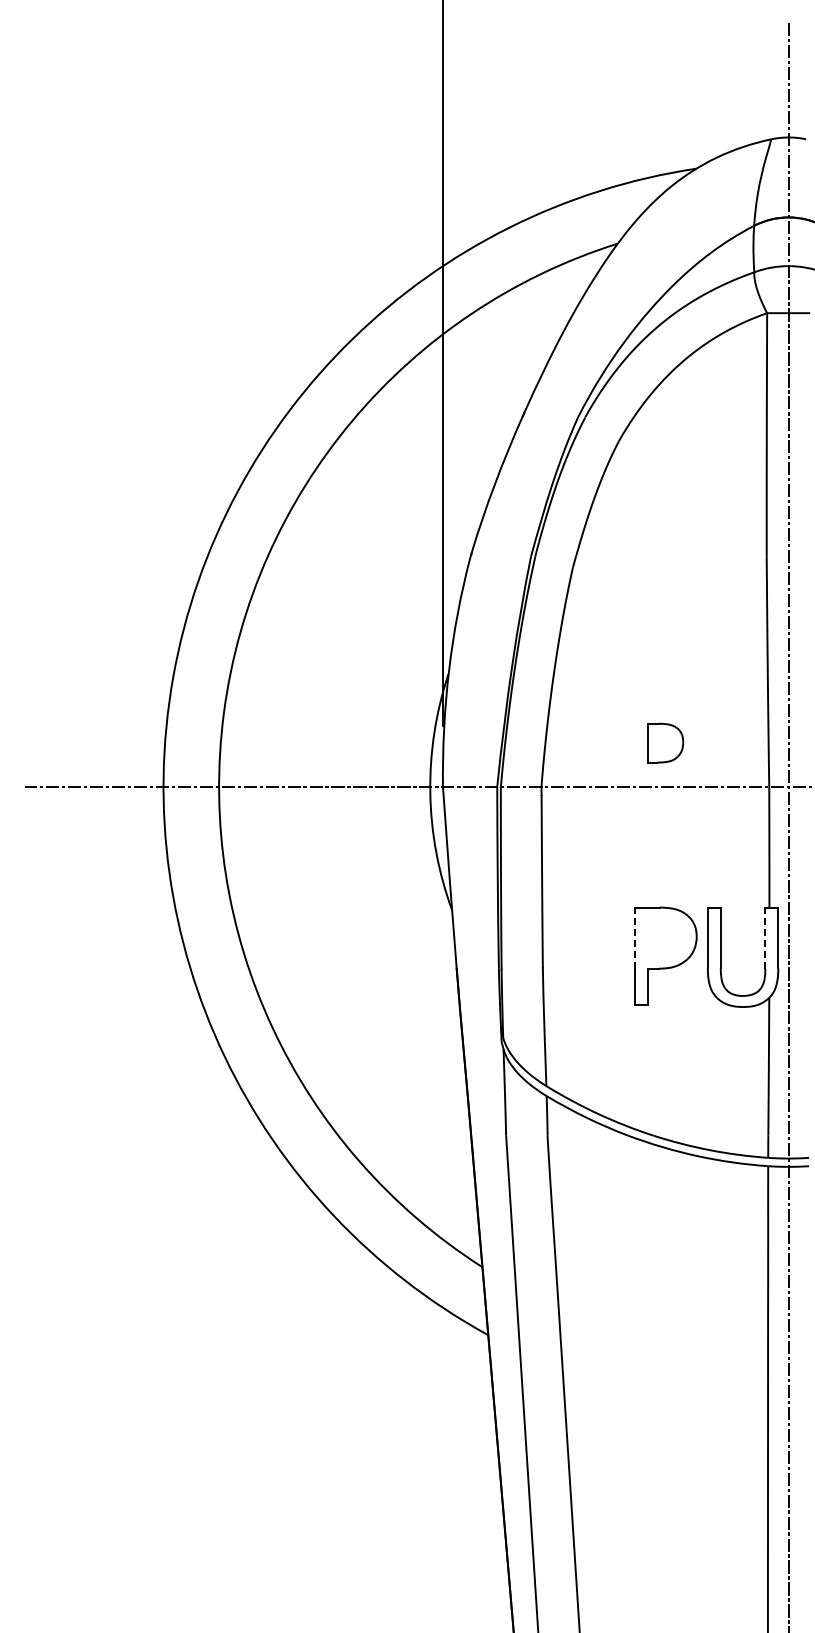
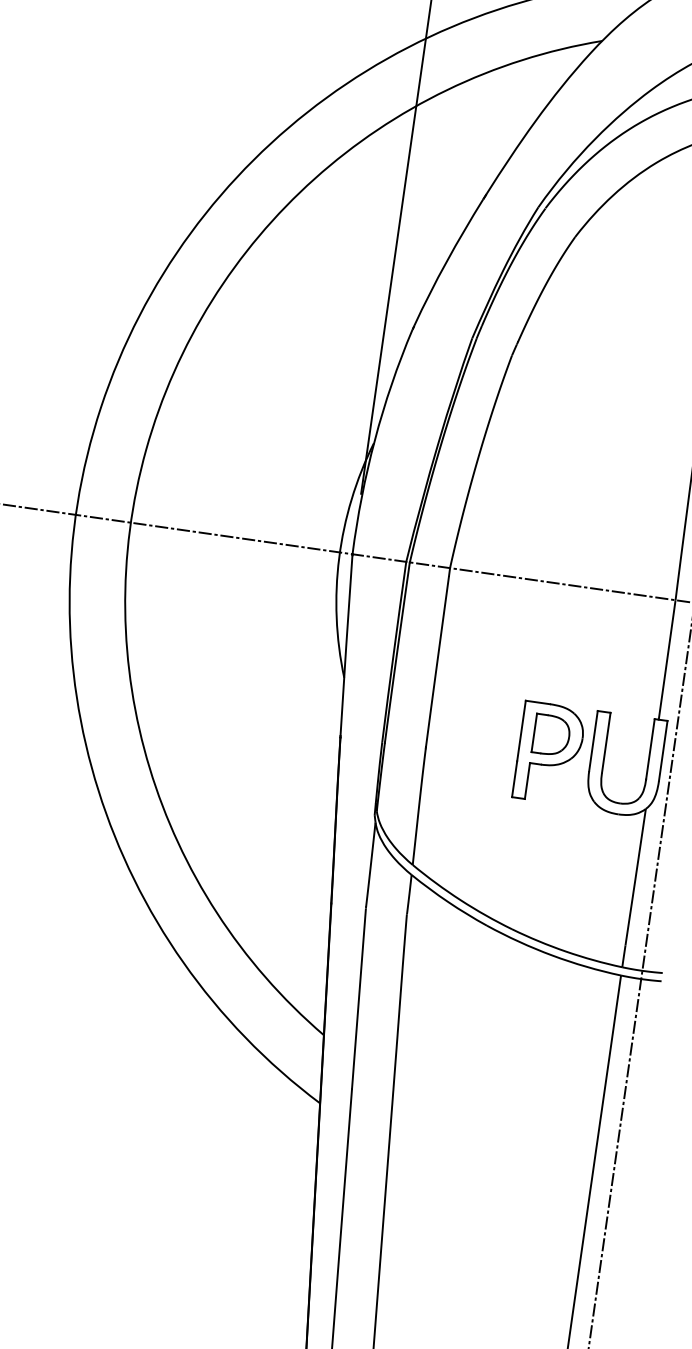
part: (665, 742) -> (551, 734), moved
line: (635, 938) -> (521, 731), dashed -> solid
line: (765, 938) -> (650, 749), dashed -> solid

